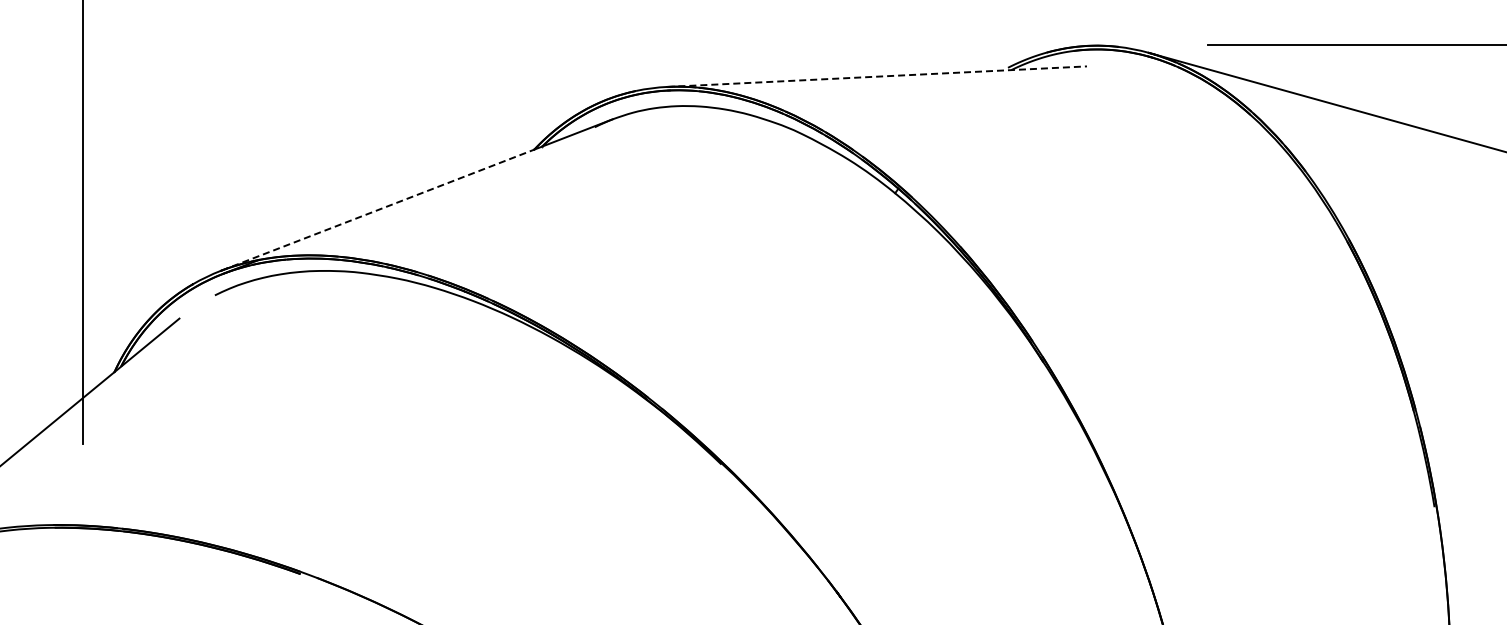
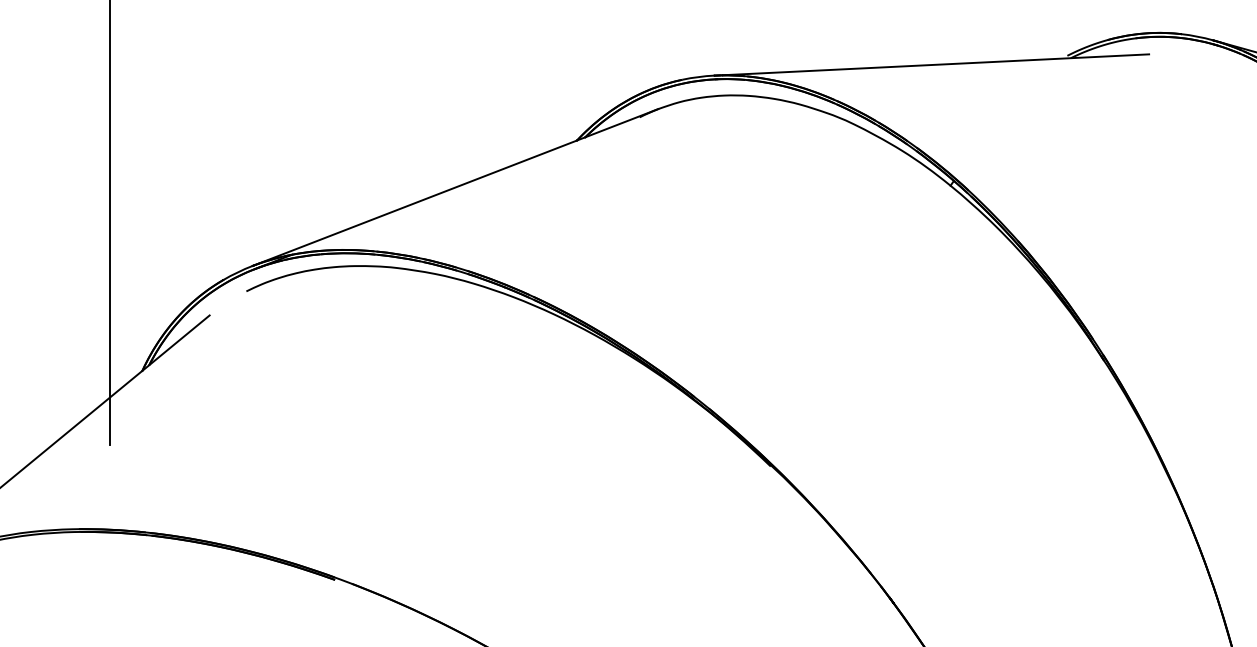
line: (877, 76) -> (932, 64), dashed -> solid
line: (378, 209) -> (415, 202), dashed -> solid

